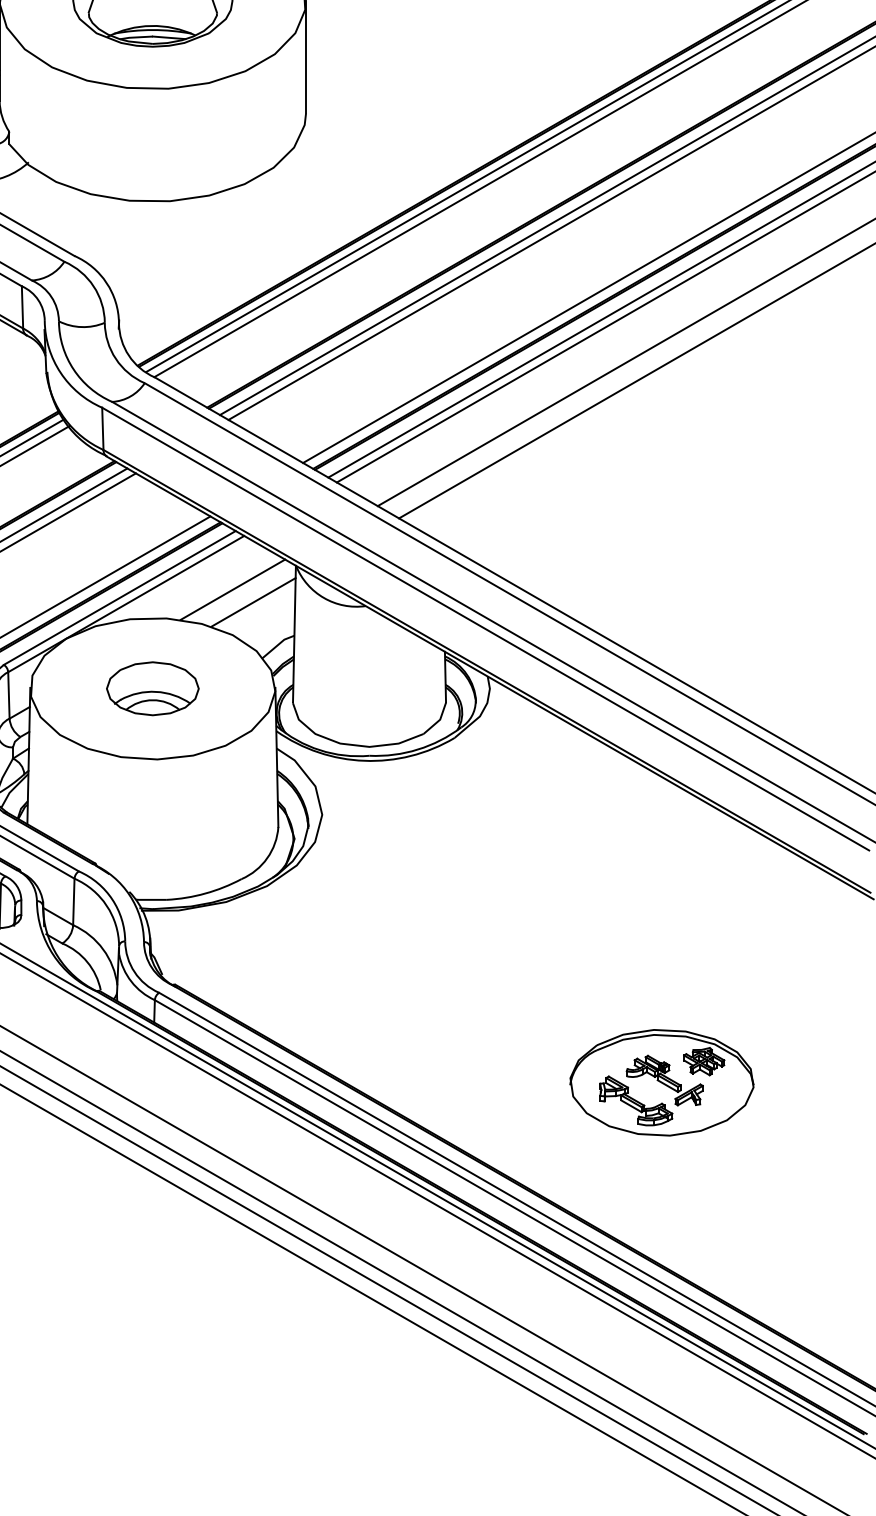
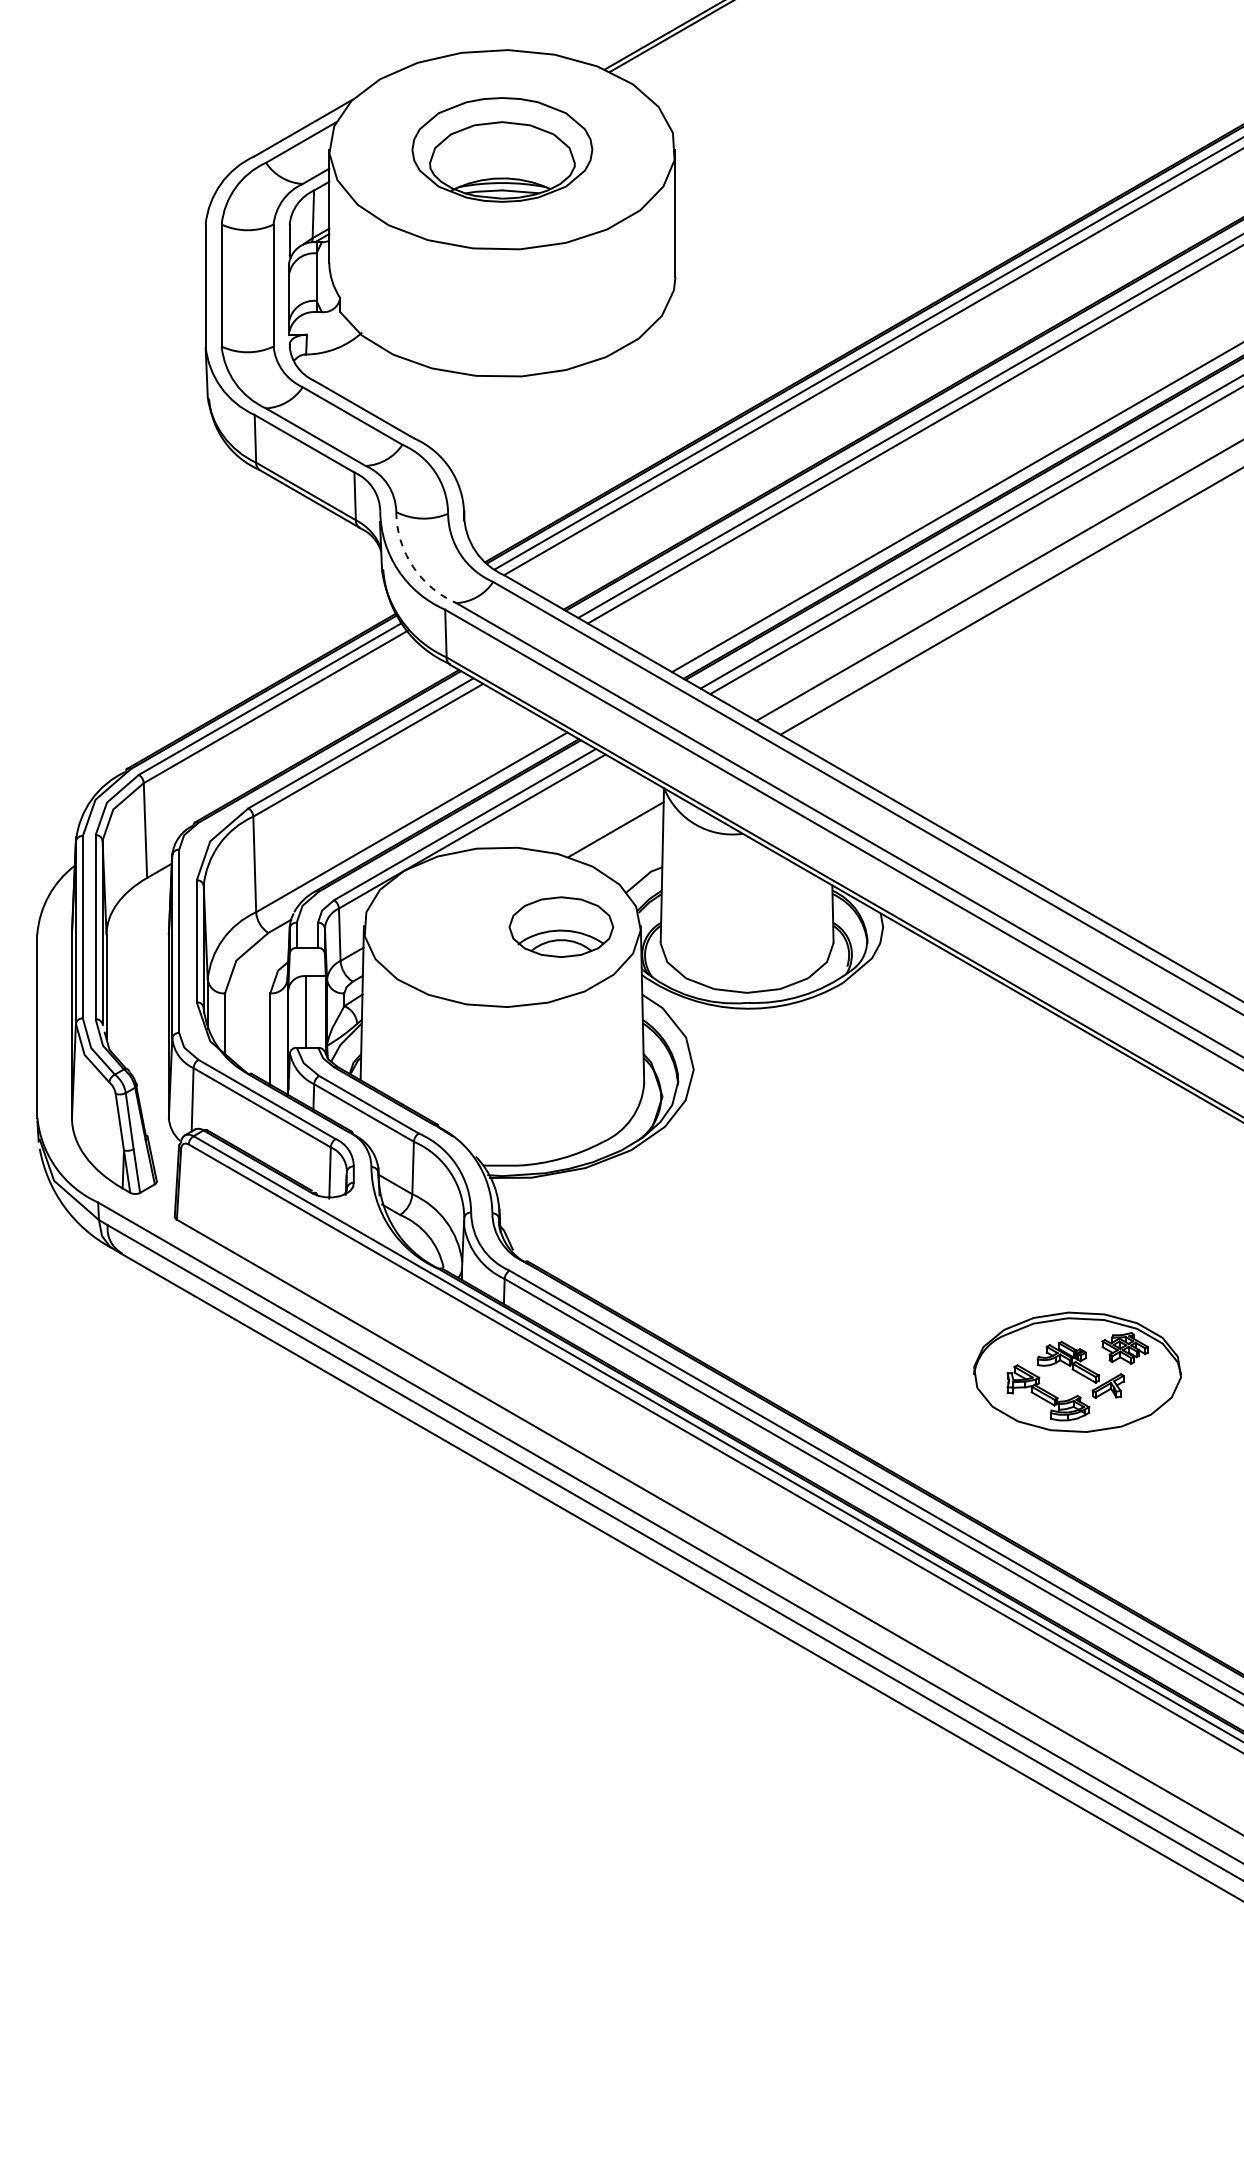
arc: (73, 369) -> (412, 566), solid -> dashed
line: (232, 589) -> (592, 815), removed
part: (152, 689) -> (561, 927), moved

